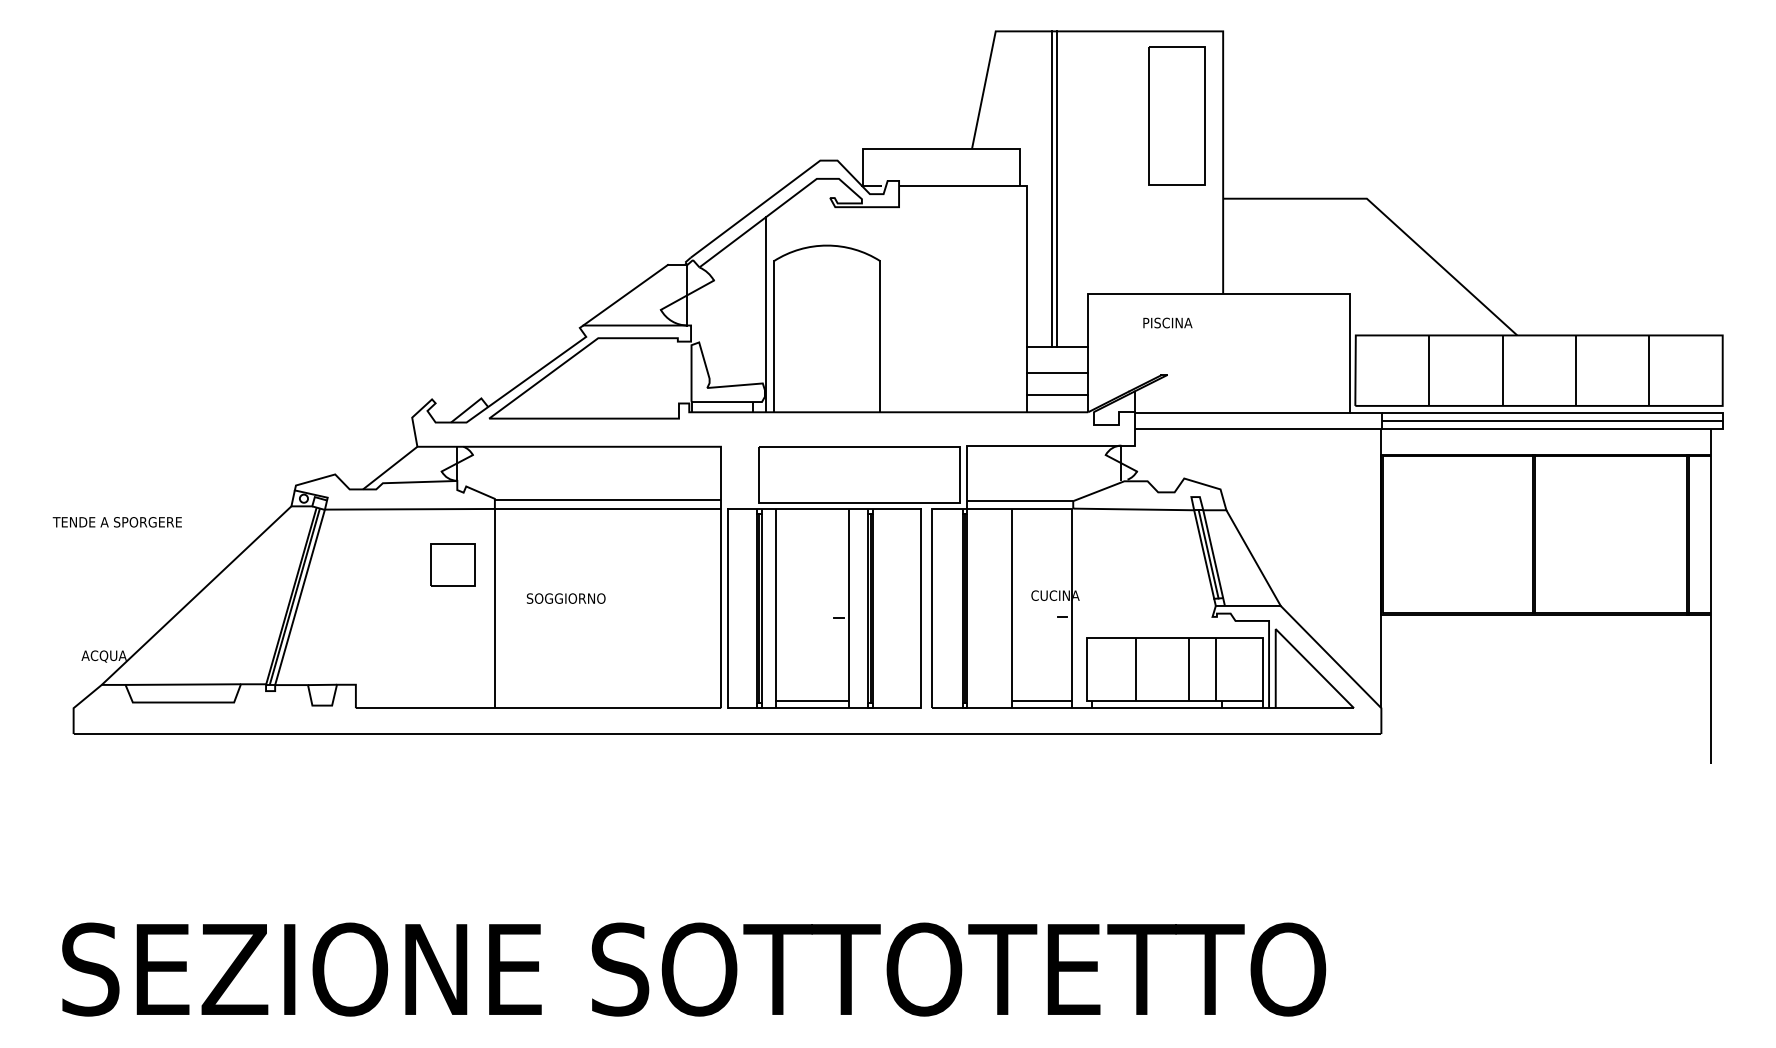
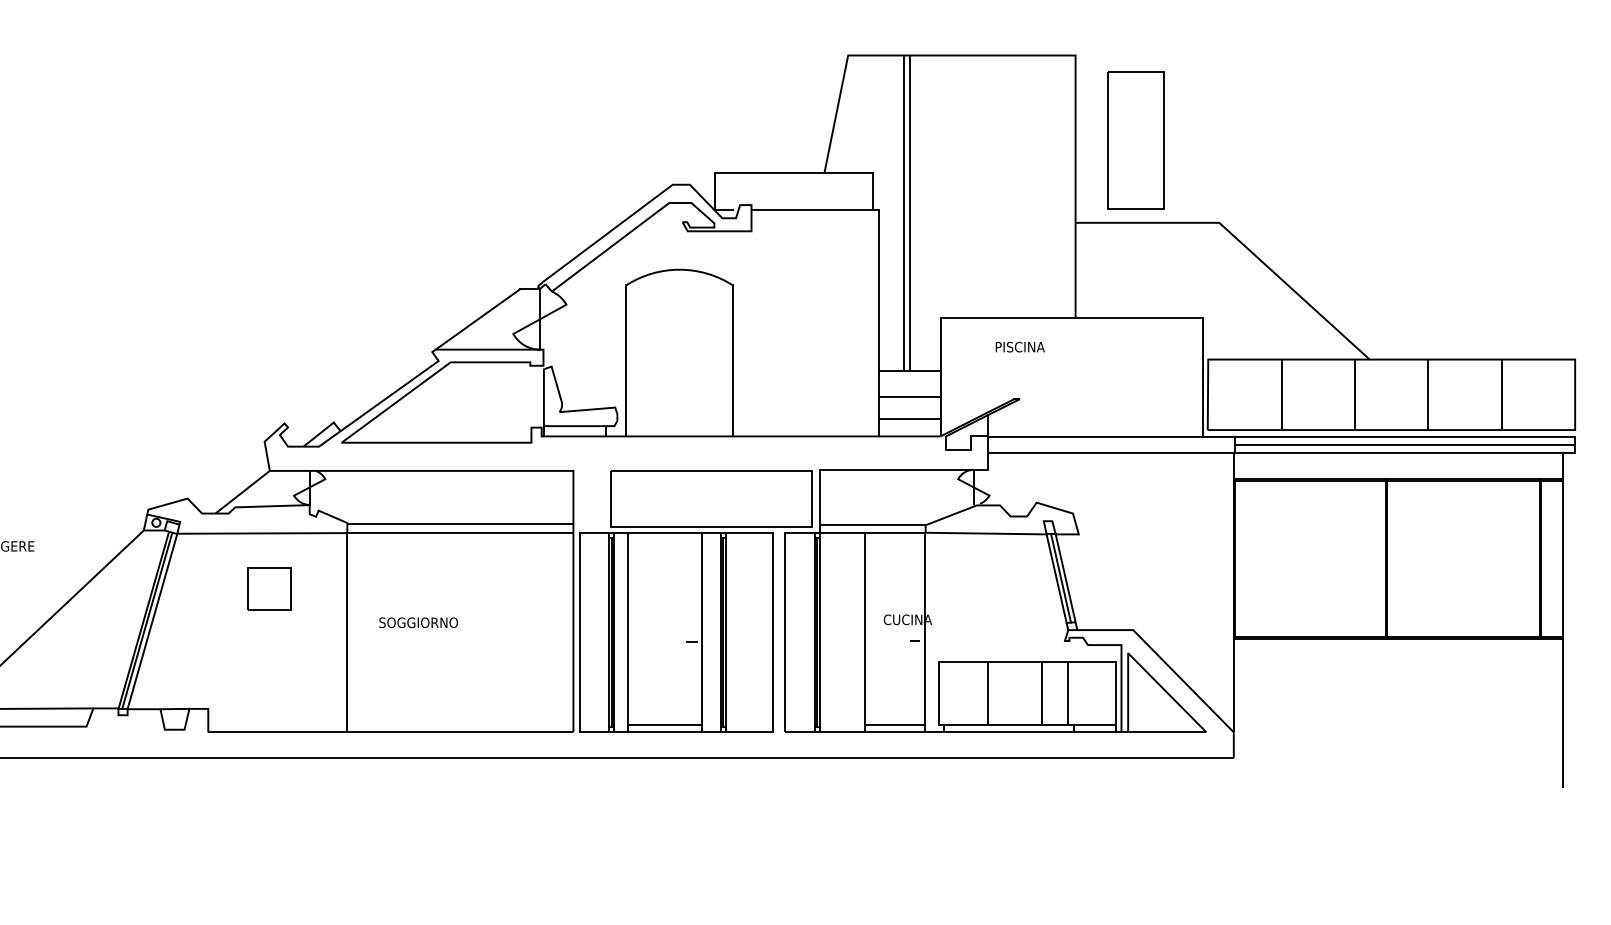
part: (1176, 115) -> (1134, 139), moved
line: (765, 314) -> (617, 338), removed
line: (1253, 557) -> (1105, 581), removed
part: (452, 564) -> (268, 588), moved

